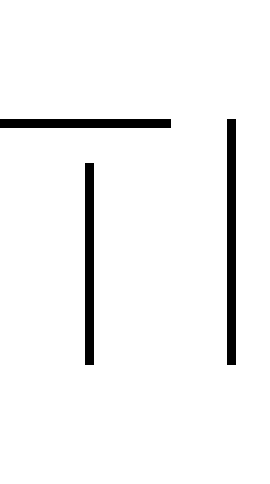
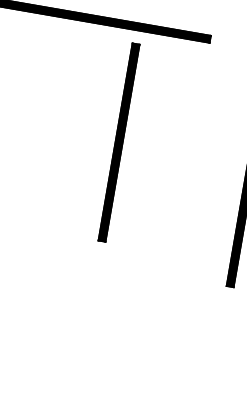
part: (89, 263) -> (118, 142), moved

